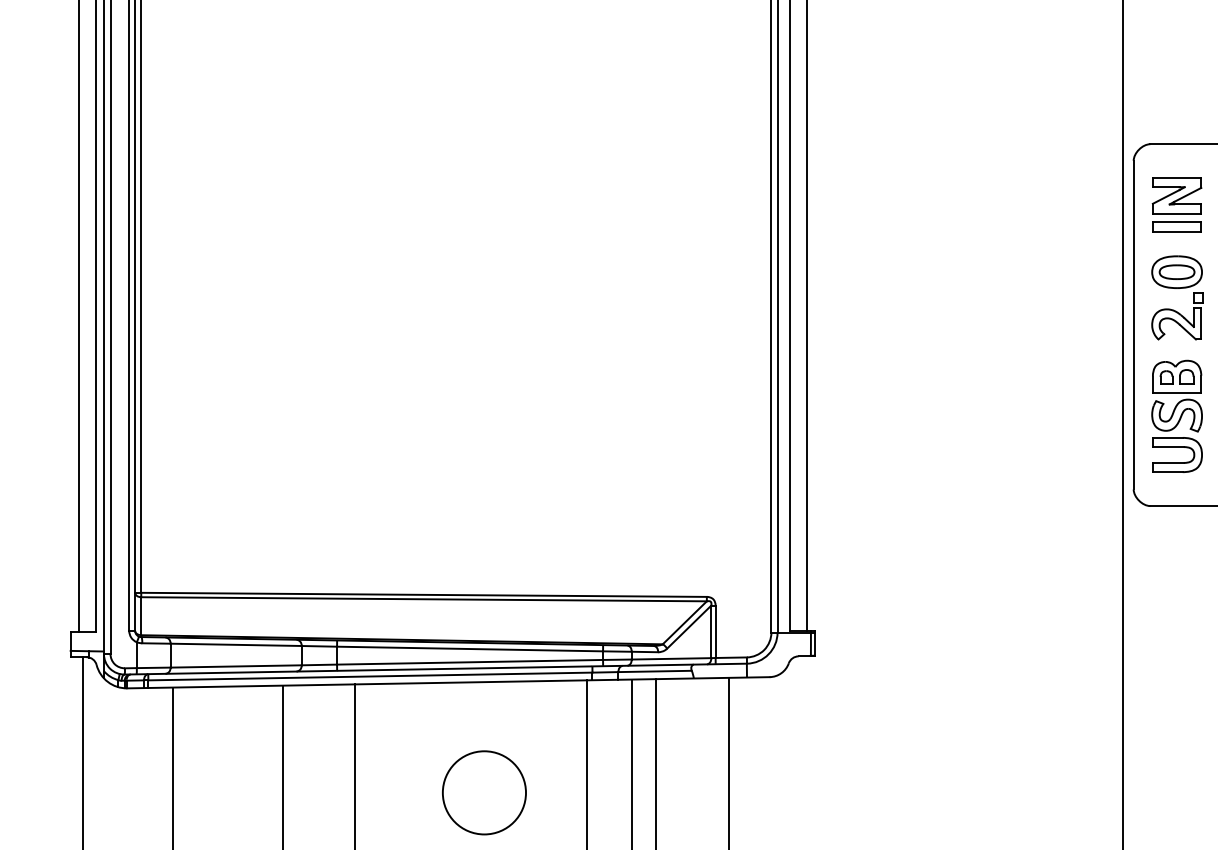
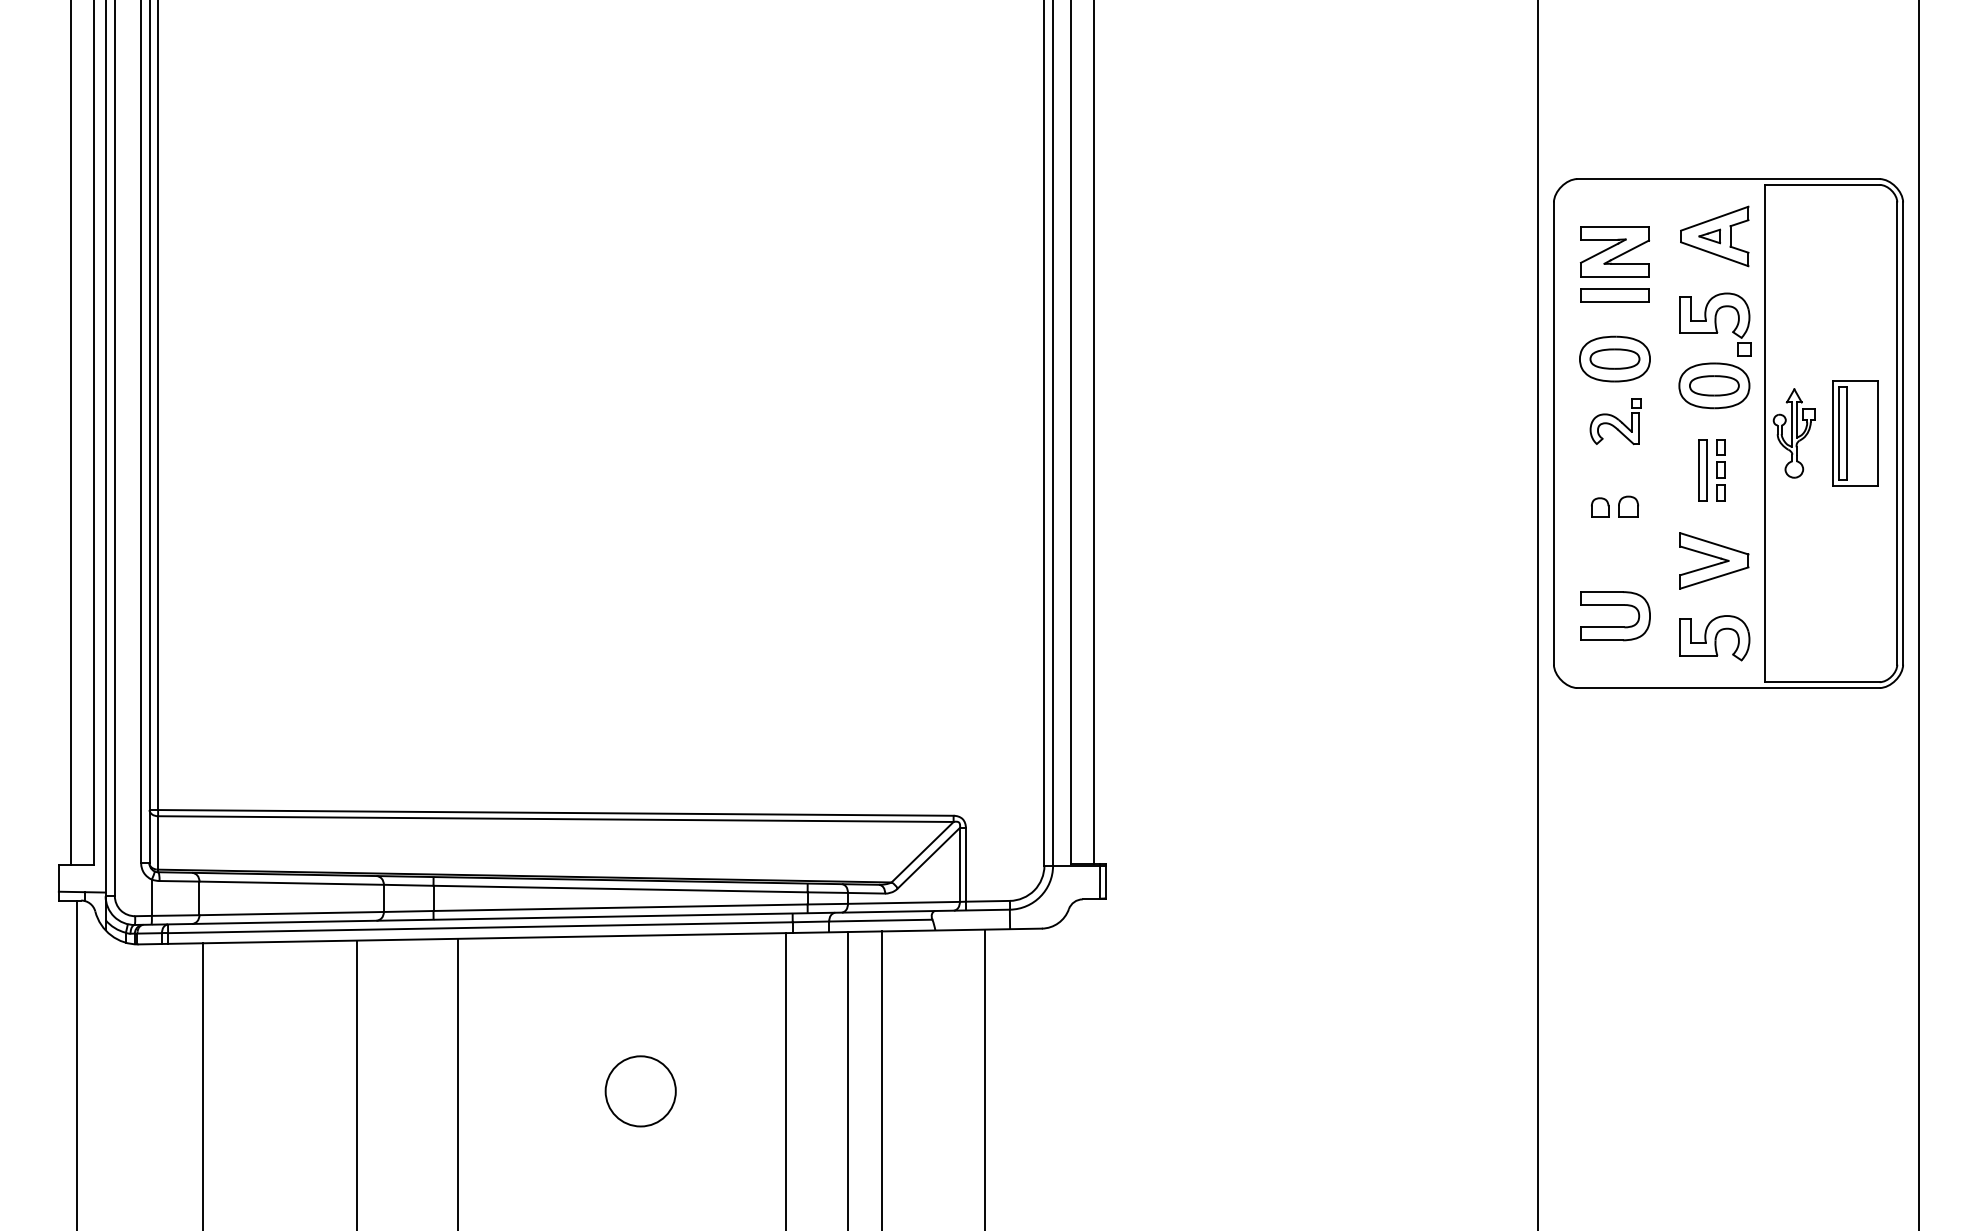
part: (1177, 316) -> (1615, 421), size x0.7
part: (1176, 396) -> (1614, 533), removed
circle: (484, 792) -> (640, 1090), size x0.6

